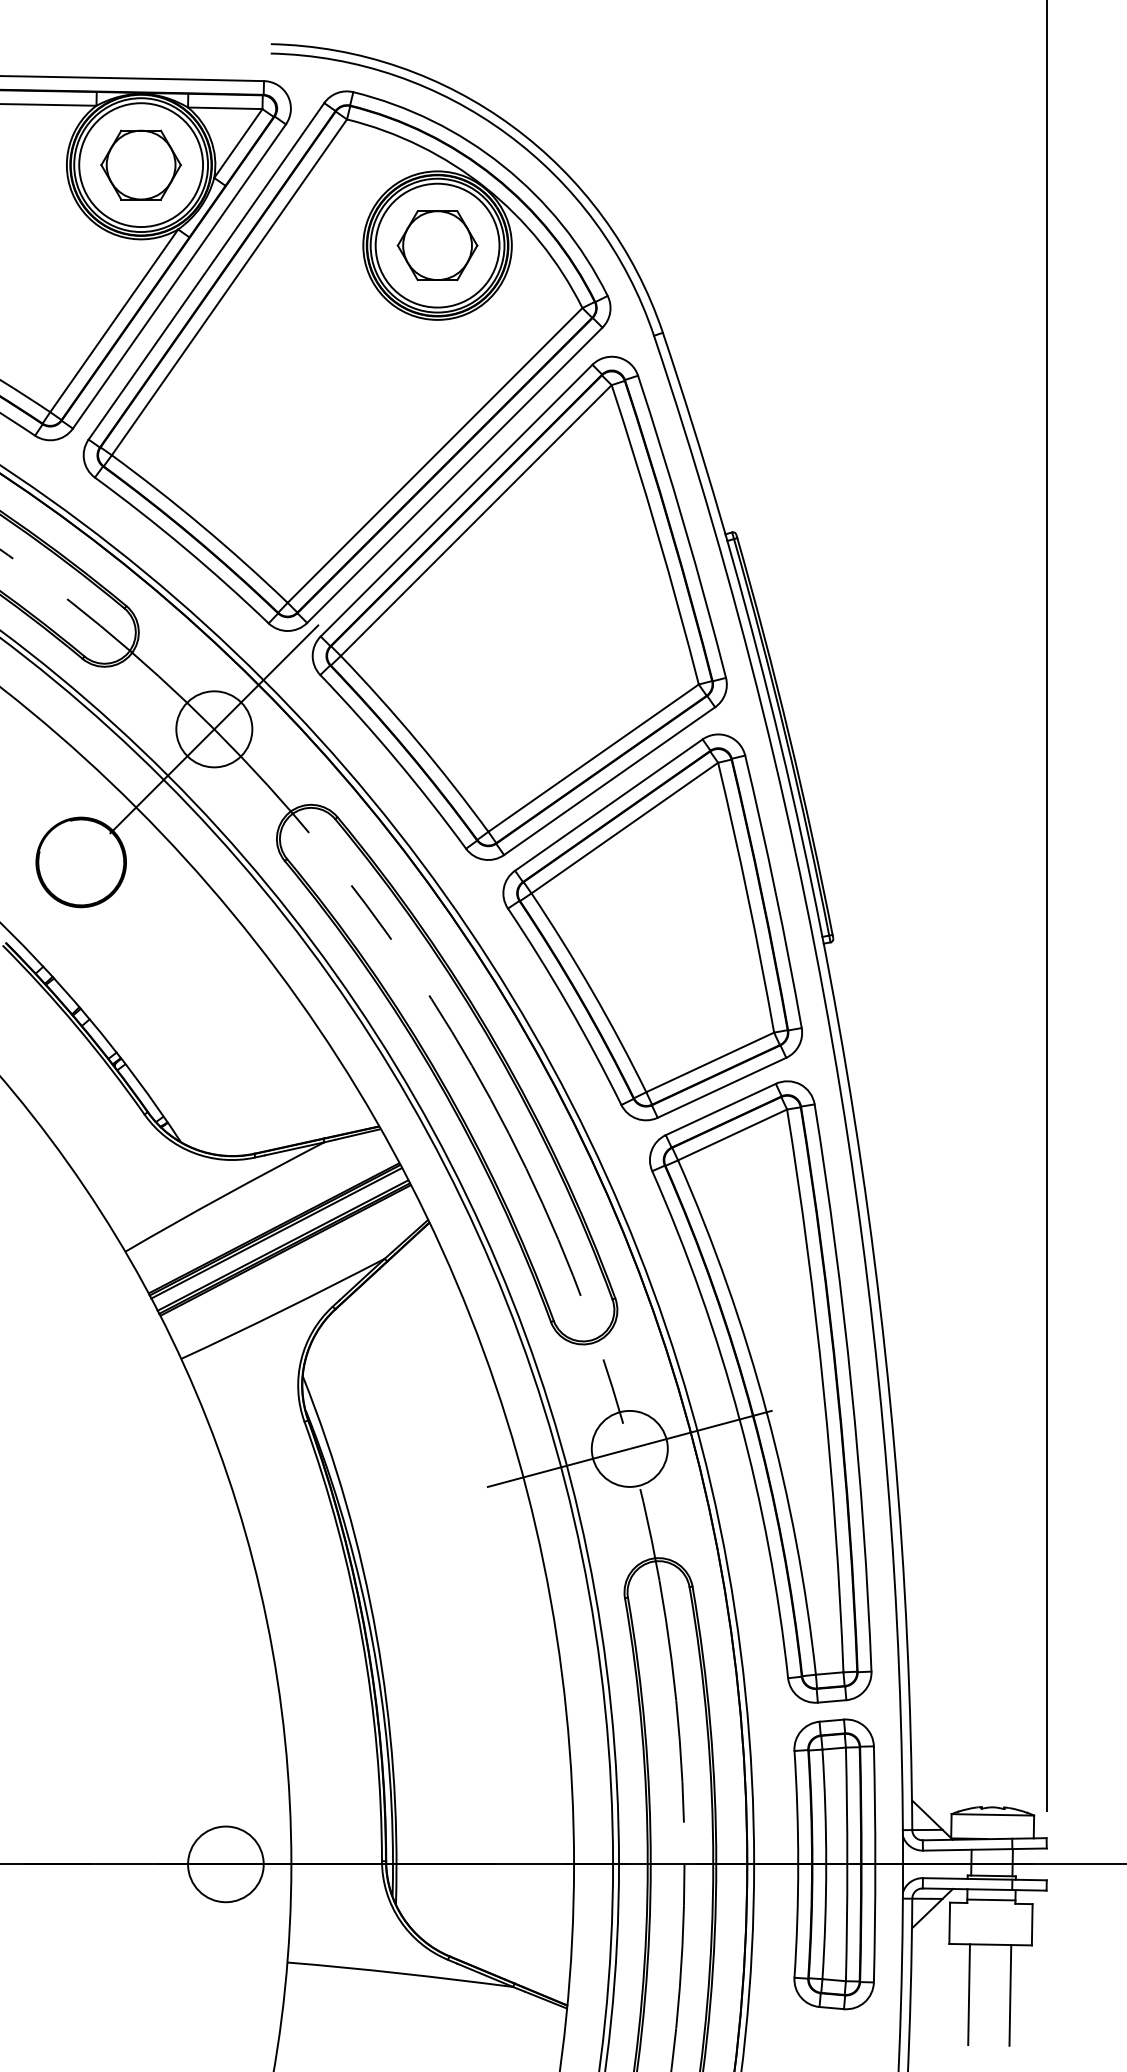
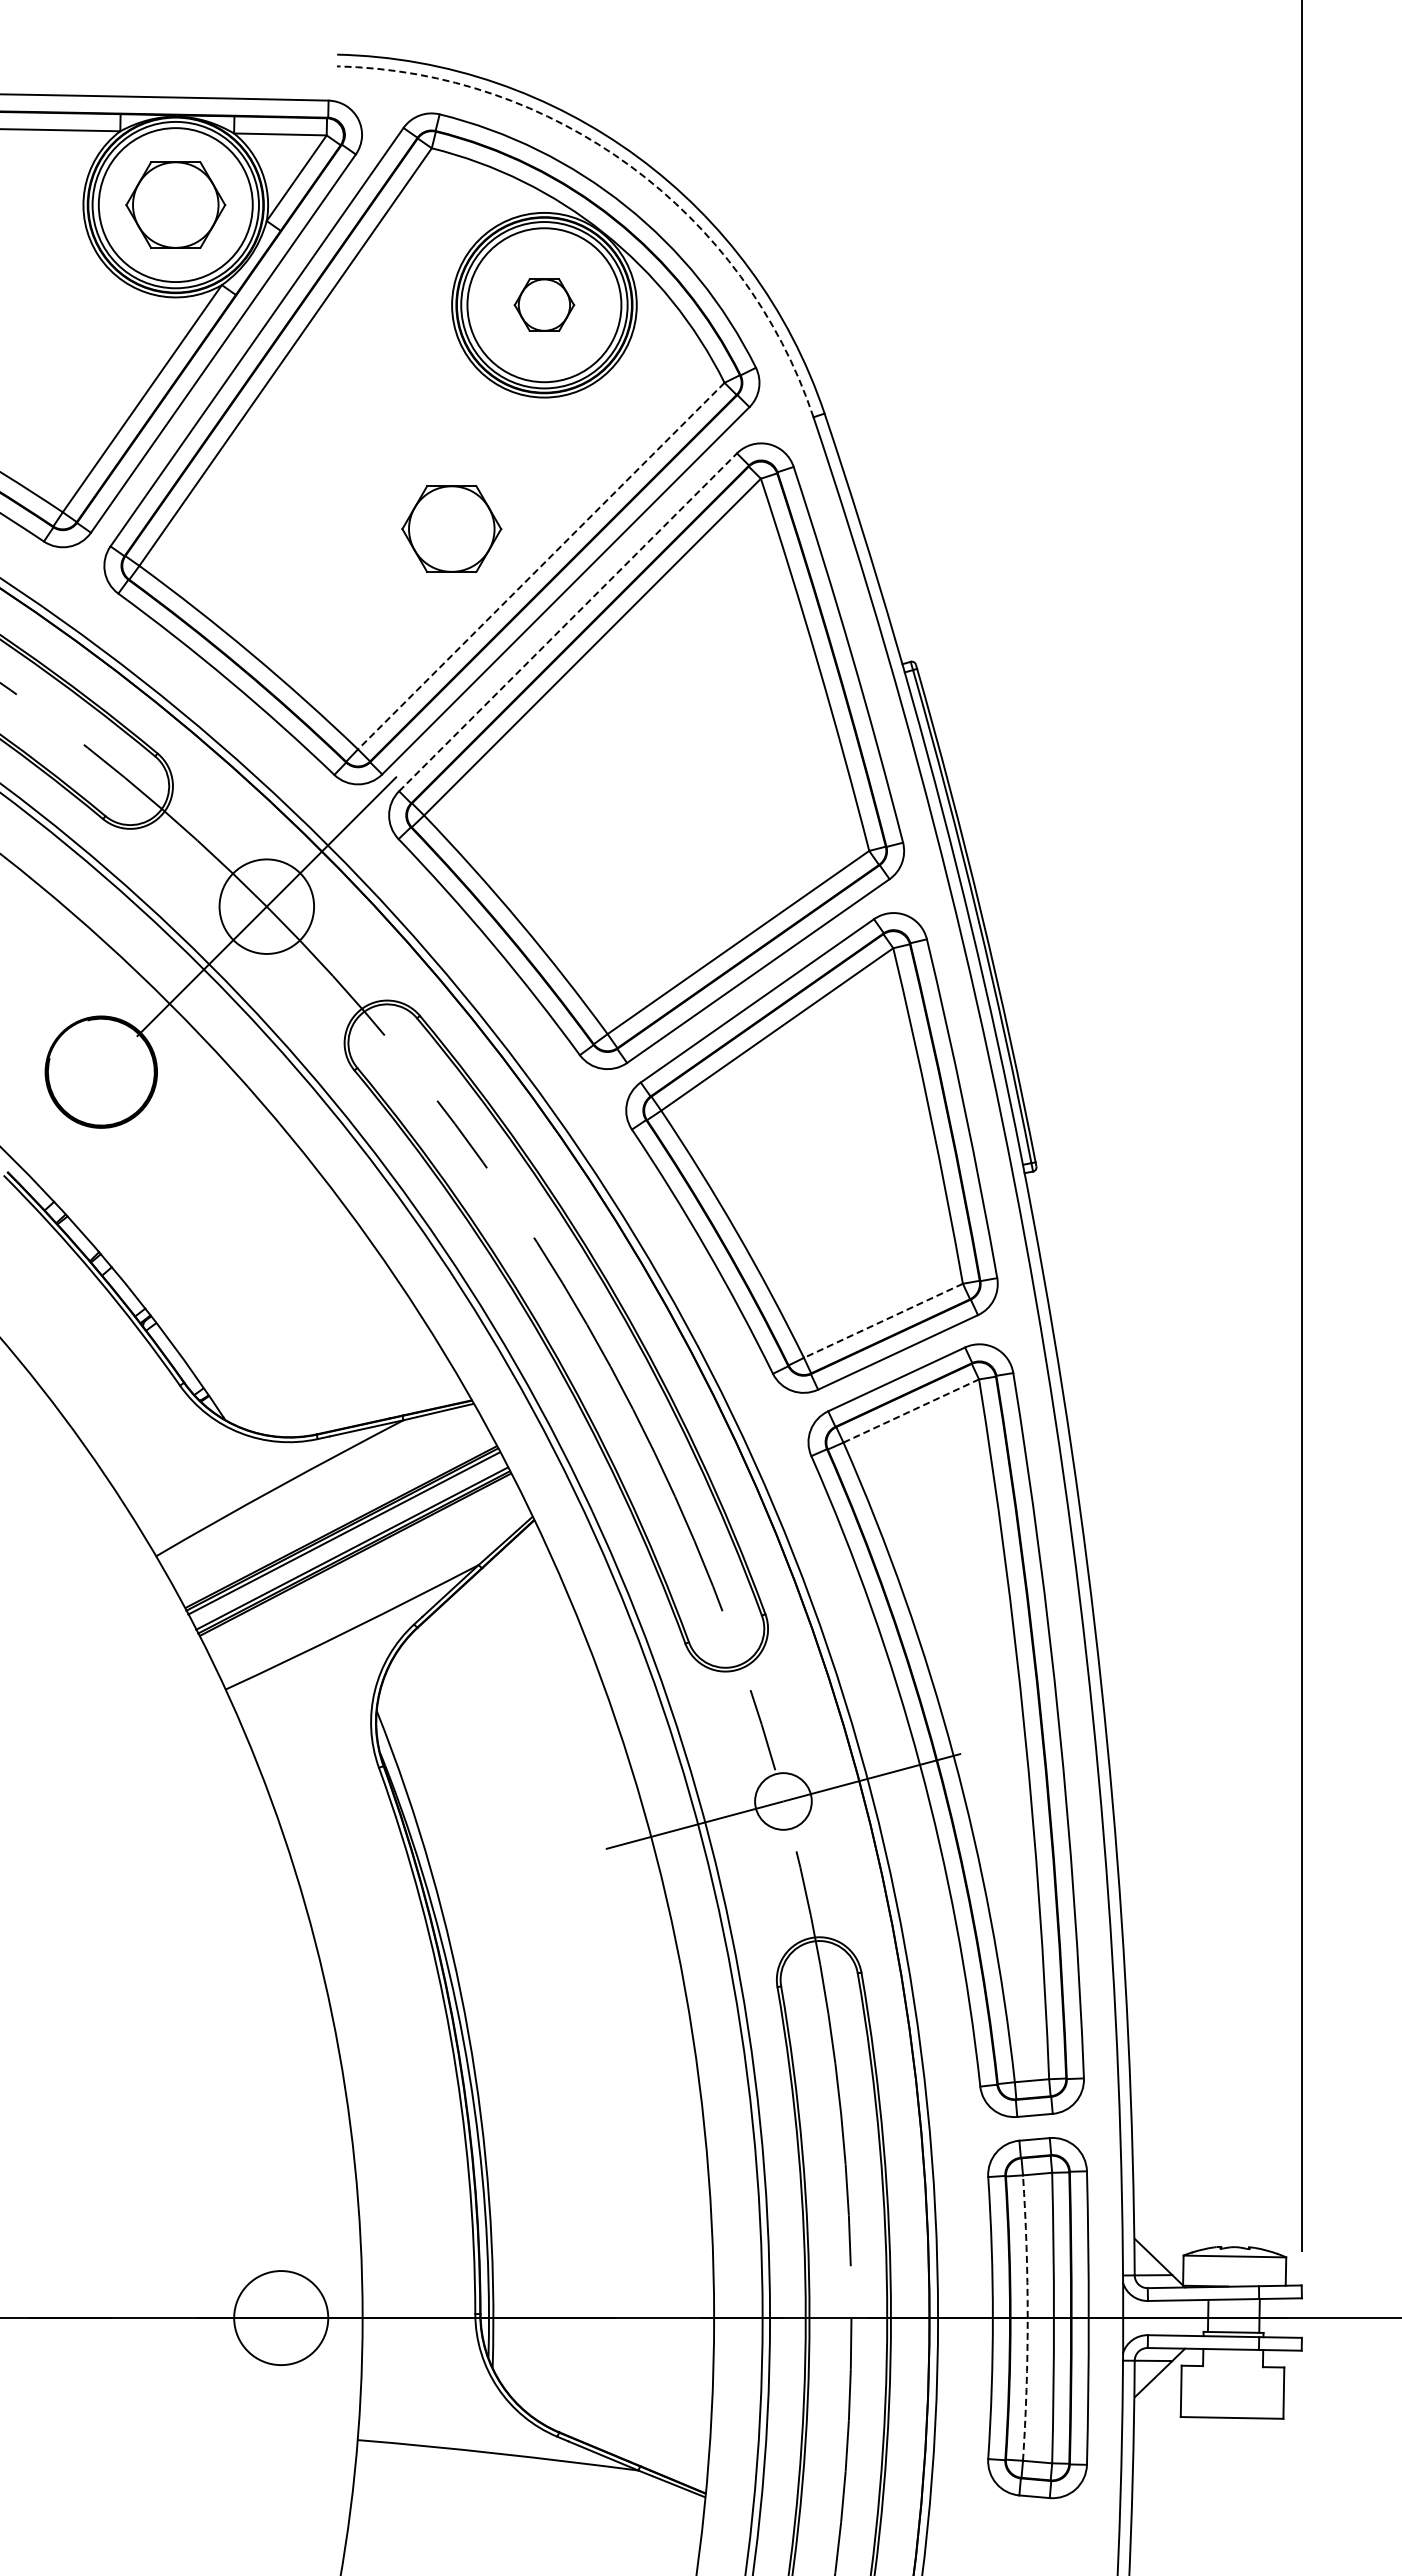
arc: (506, 134) -> (630, 166), solid -> dashed
part: (437, 245) -> (544, 304), size x0.6
part: (362, 425) -> (451, 528), added
line: (434, 455) -> (540, 566), solid -> dashed
line: (456, 500) -> (568, 622), solid -> dashed
line: (710, 1062) -> (883, 1320), solid -> dashed
line: (732, 1135) -> (911, 1411), solid -> dashed
circle: (629, 1448) -> (783, 1801), size x0.6
arc: (826, 1864) -> (1027, 2318), solid -> dashed
line: (991, 1899) -> (1233, 2361), removed
line: (969, 1994) -> (1205, 2479), removed
line: (1010, 1995) -> (1256, 2480), removed

